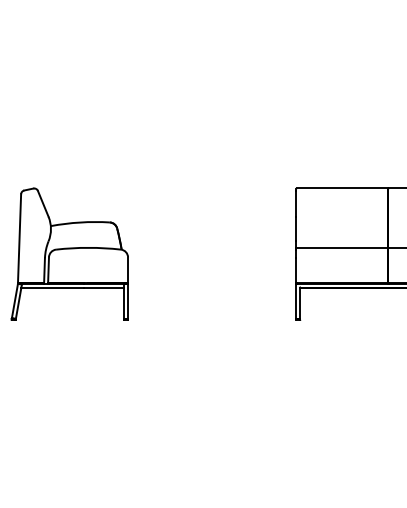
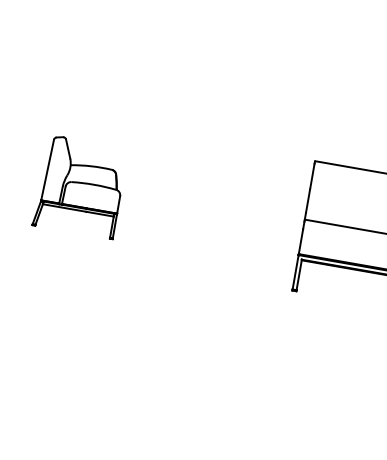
part: (69, 253) -> (80, 186), size x0.7

